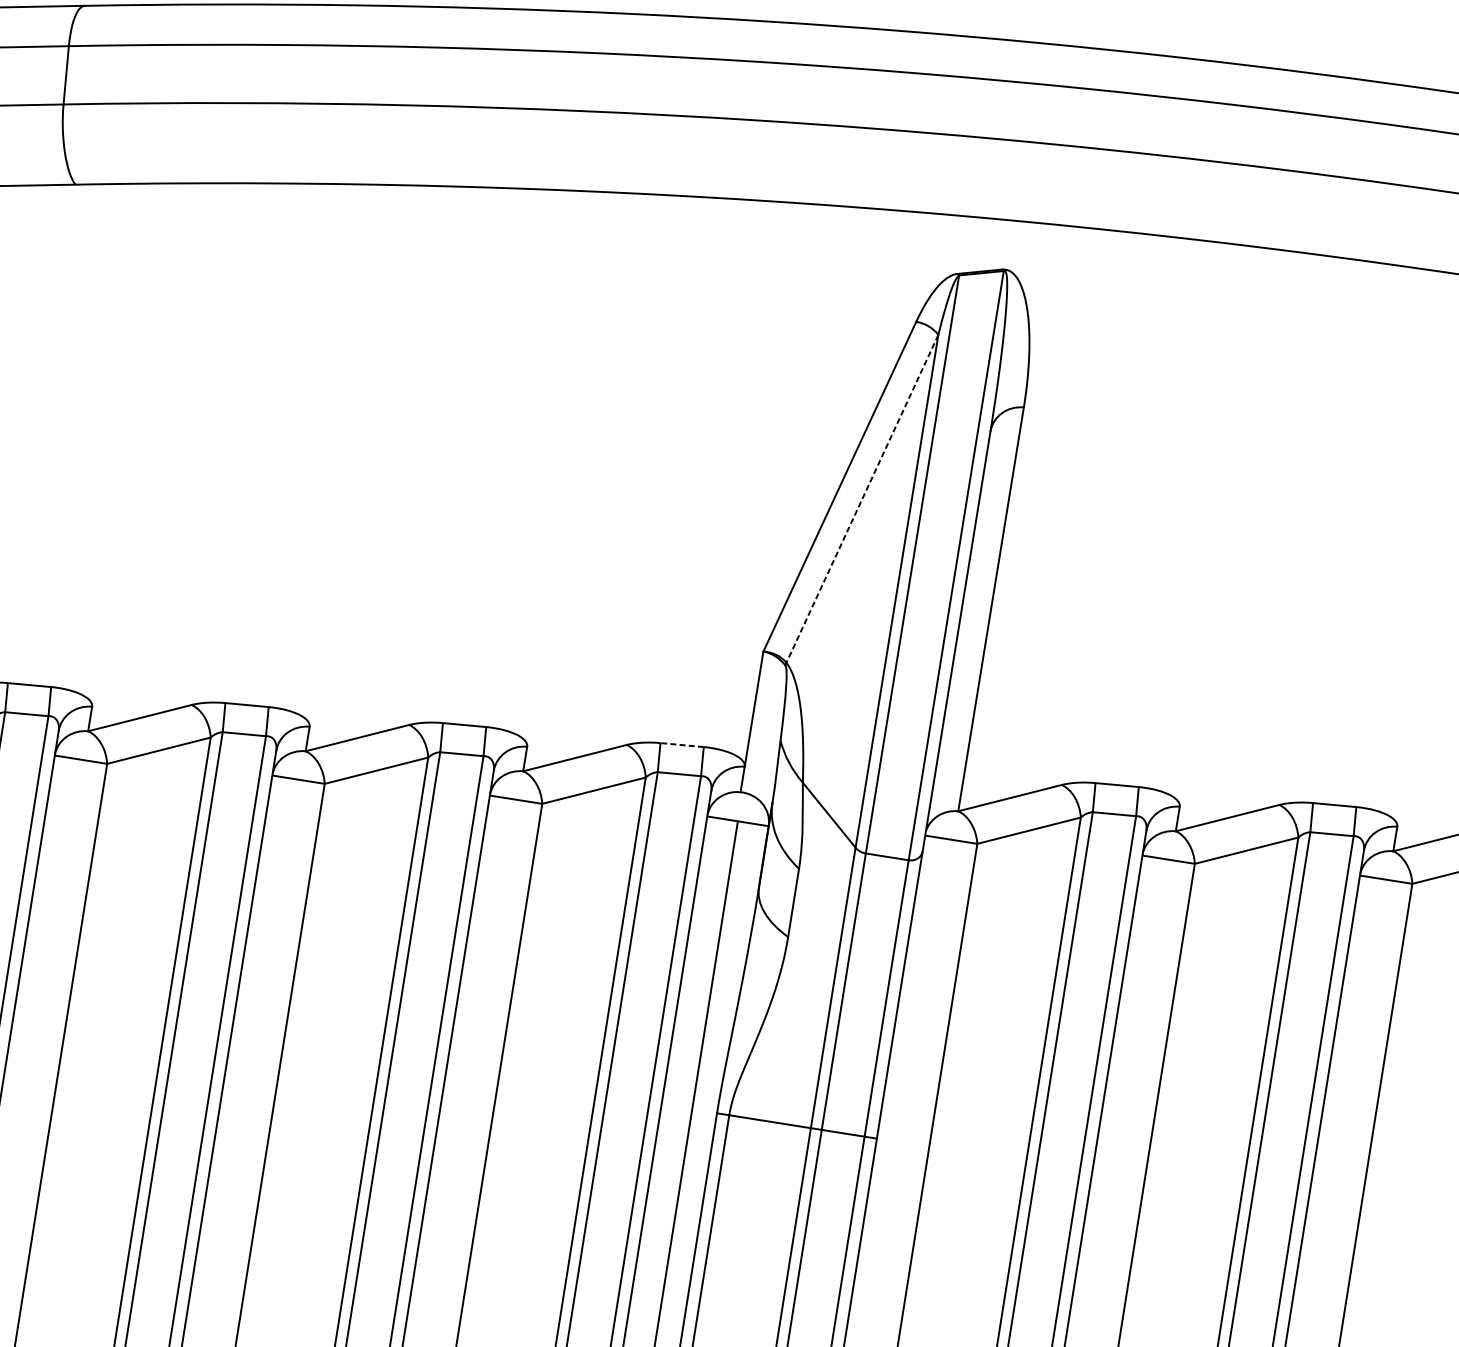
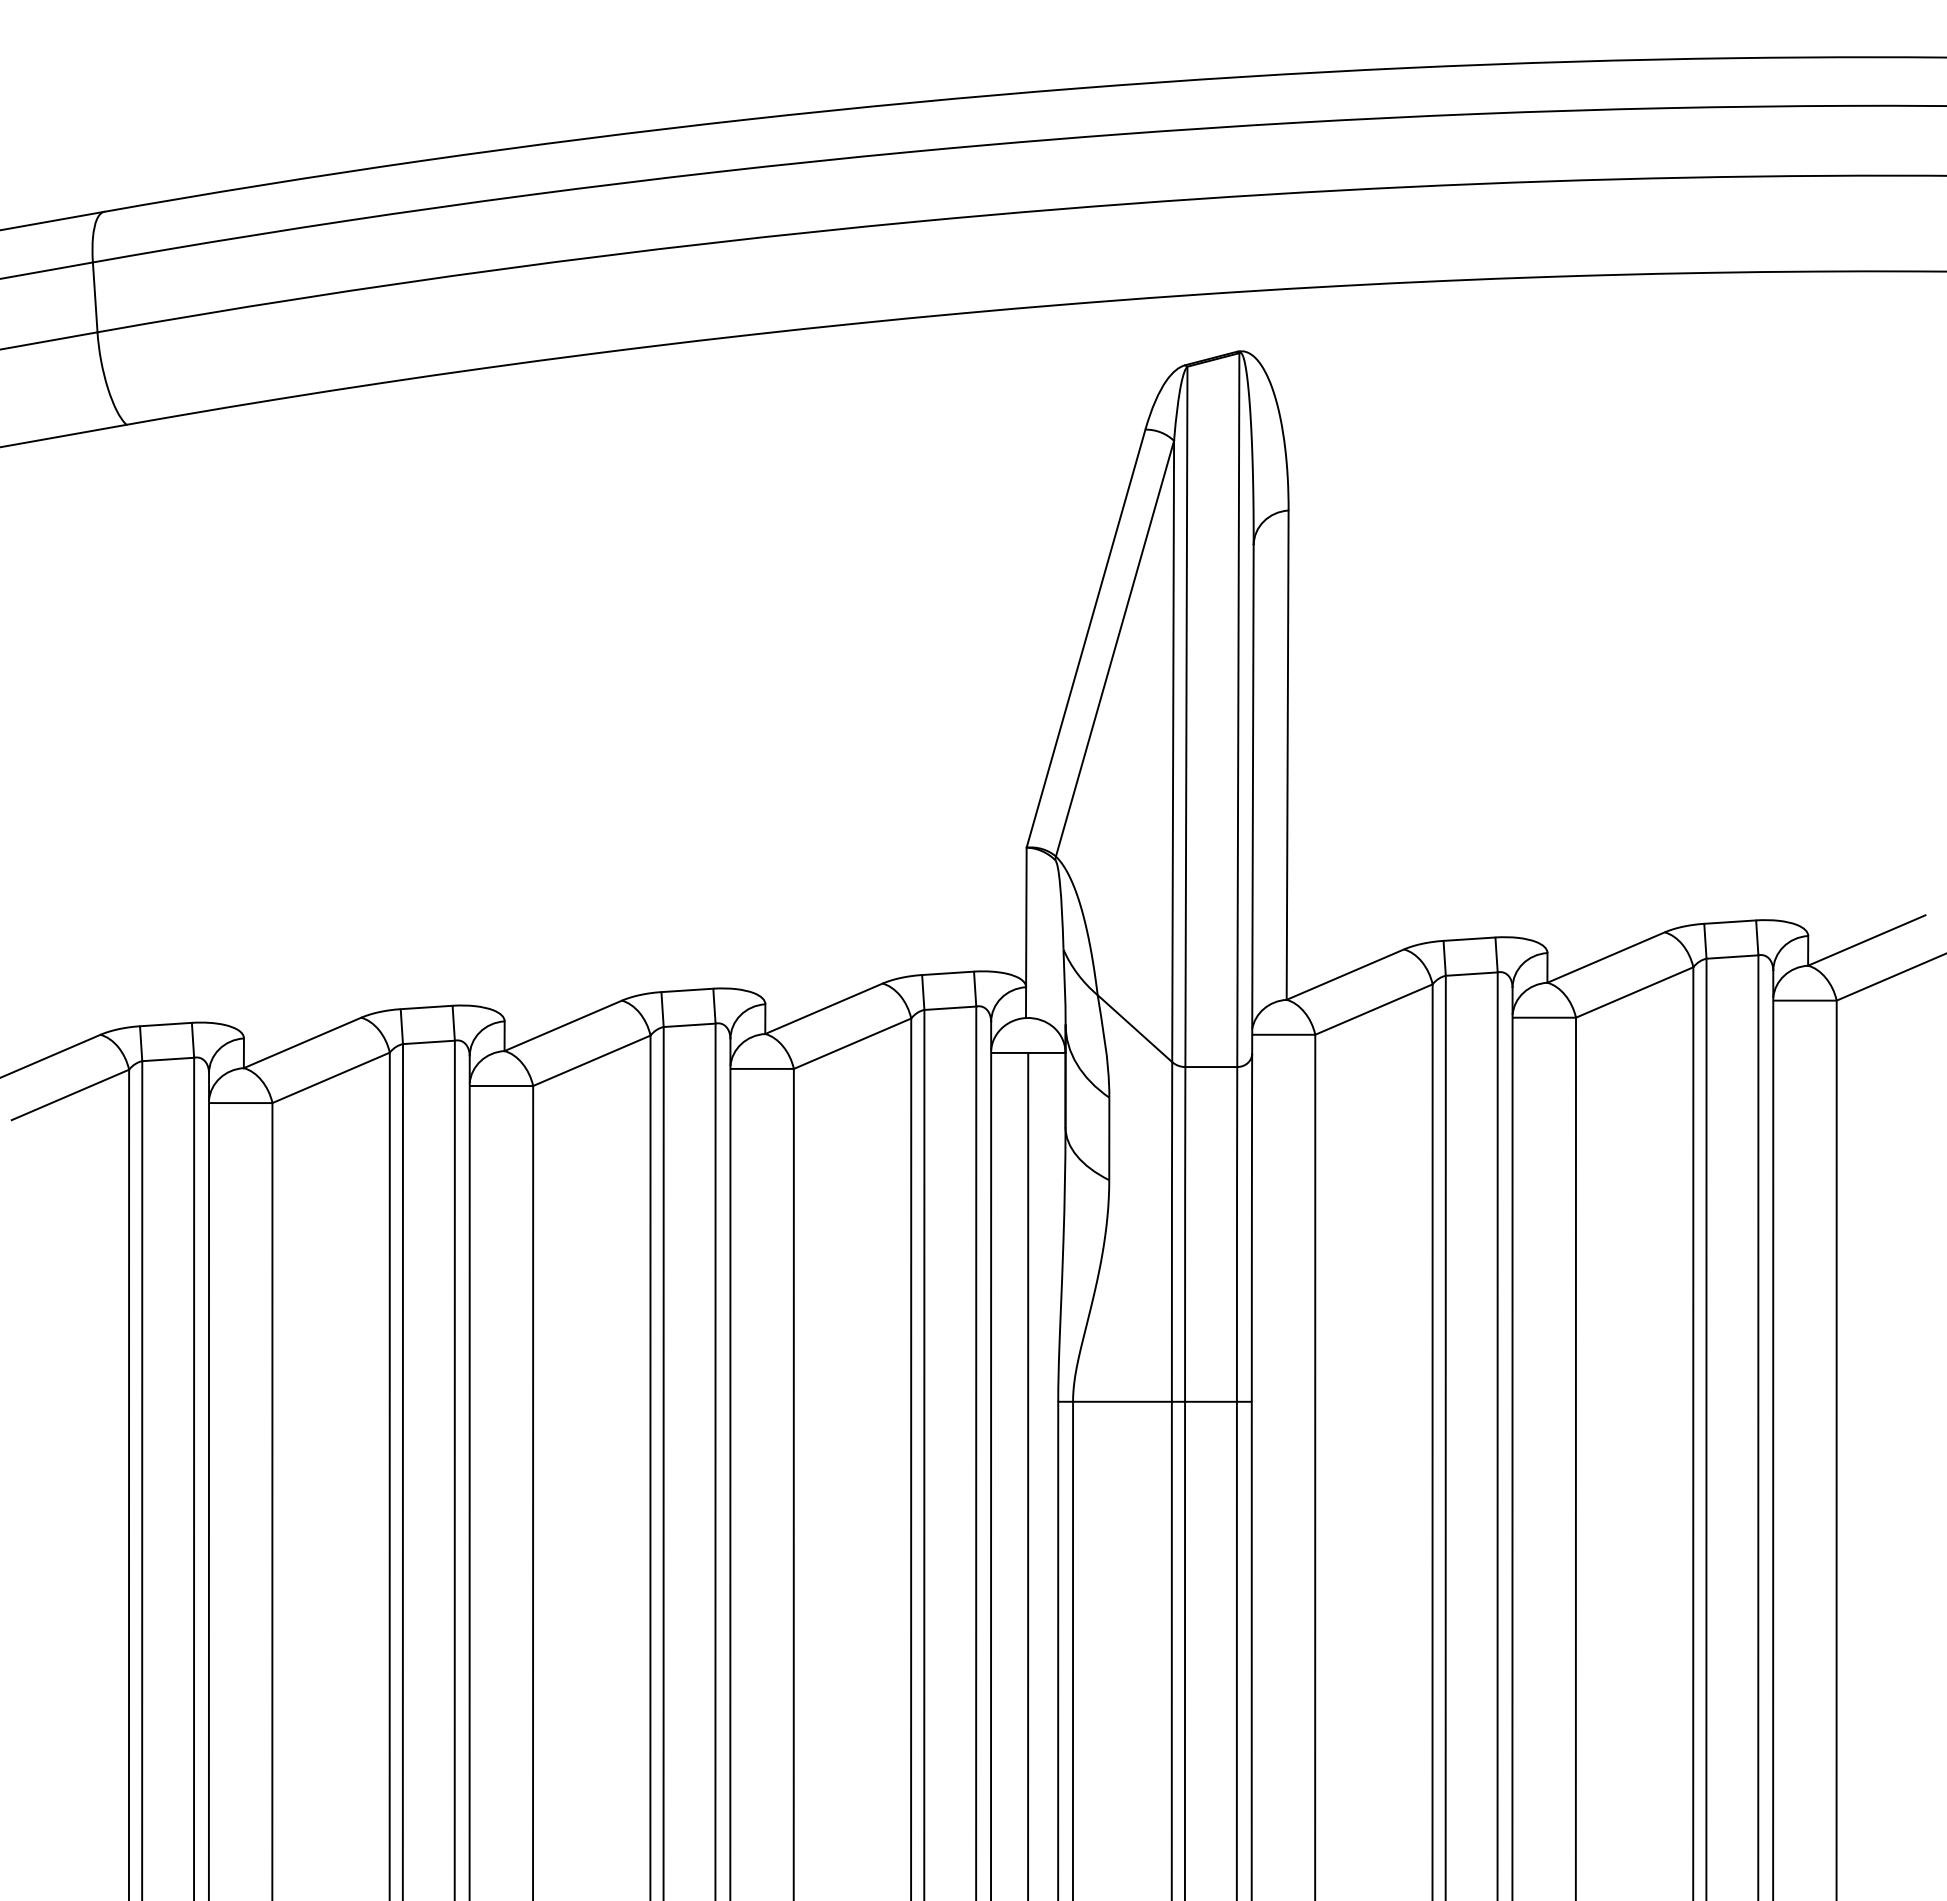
line: (861, 499) -> (1114, 649), dashed -> solid
line: (682, 745) -> (948, 973), dashed -> solid

